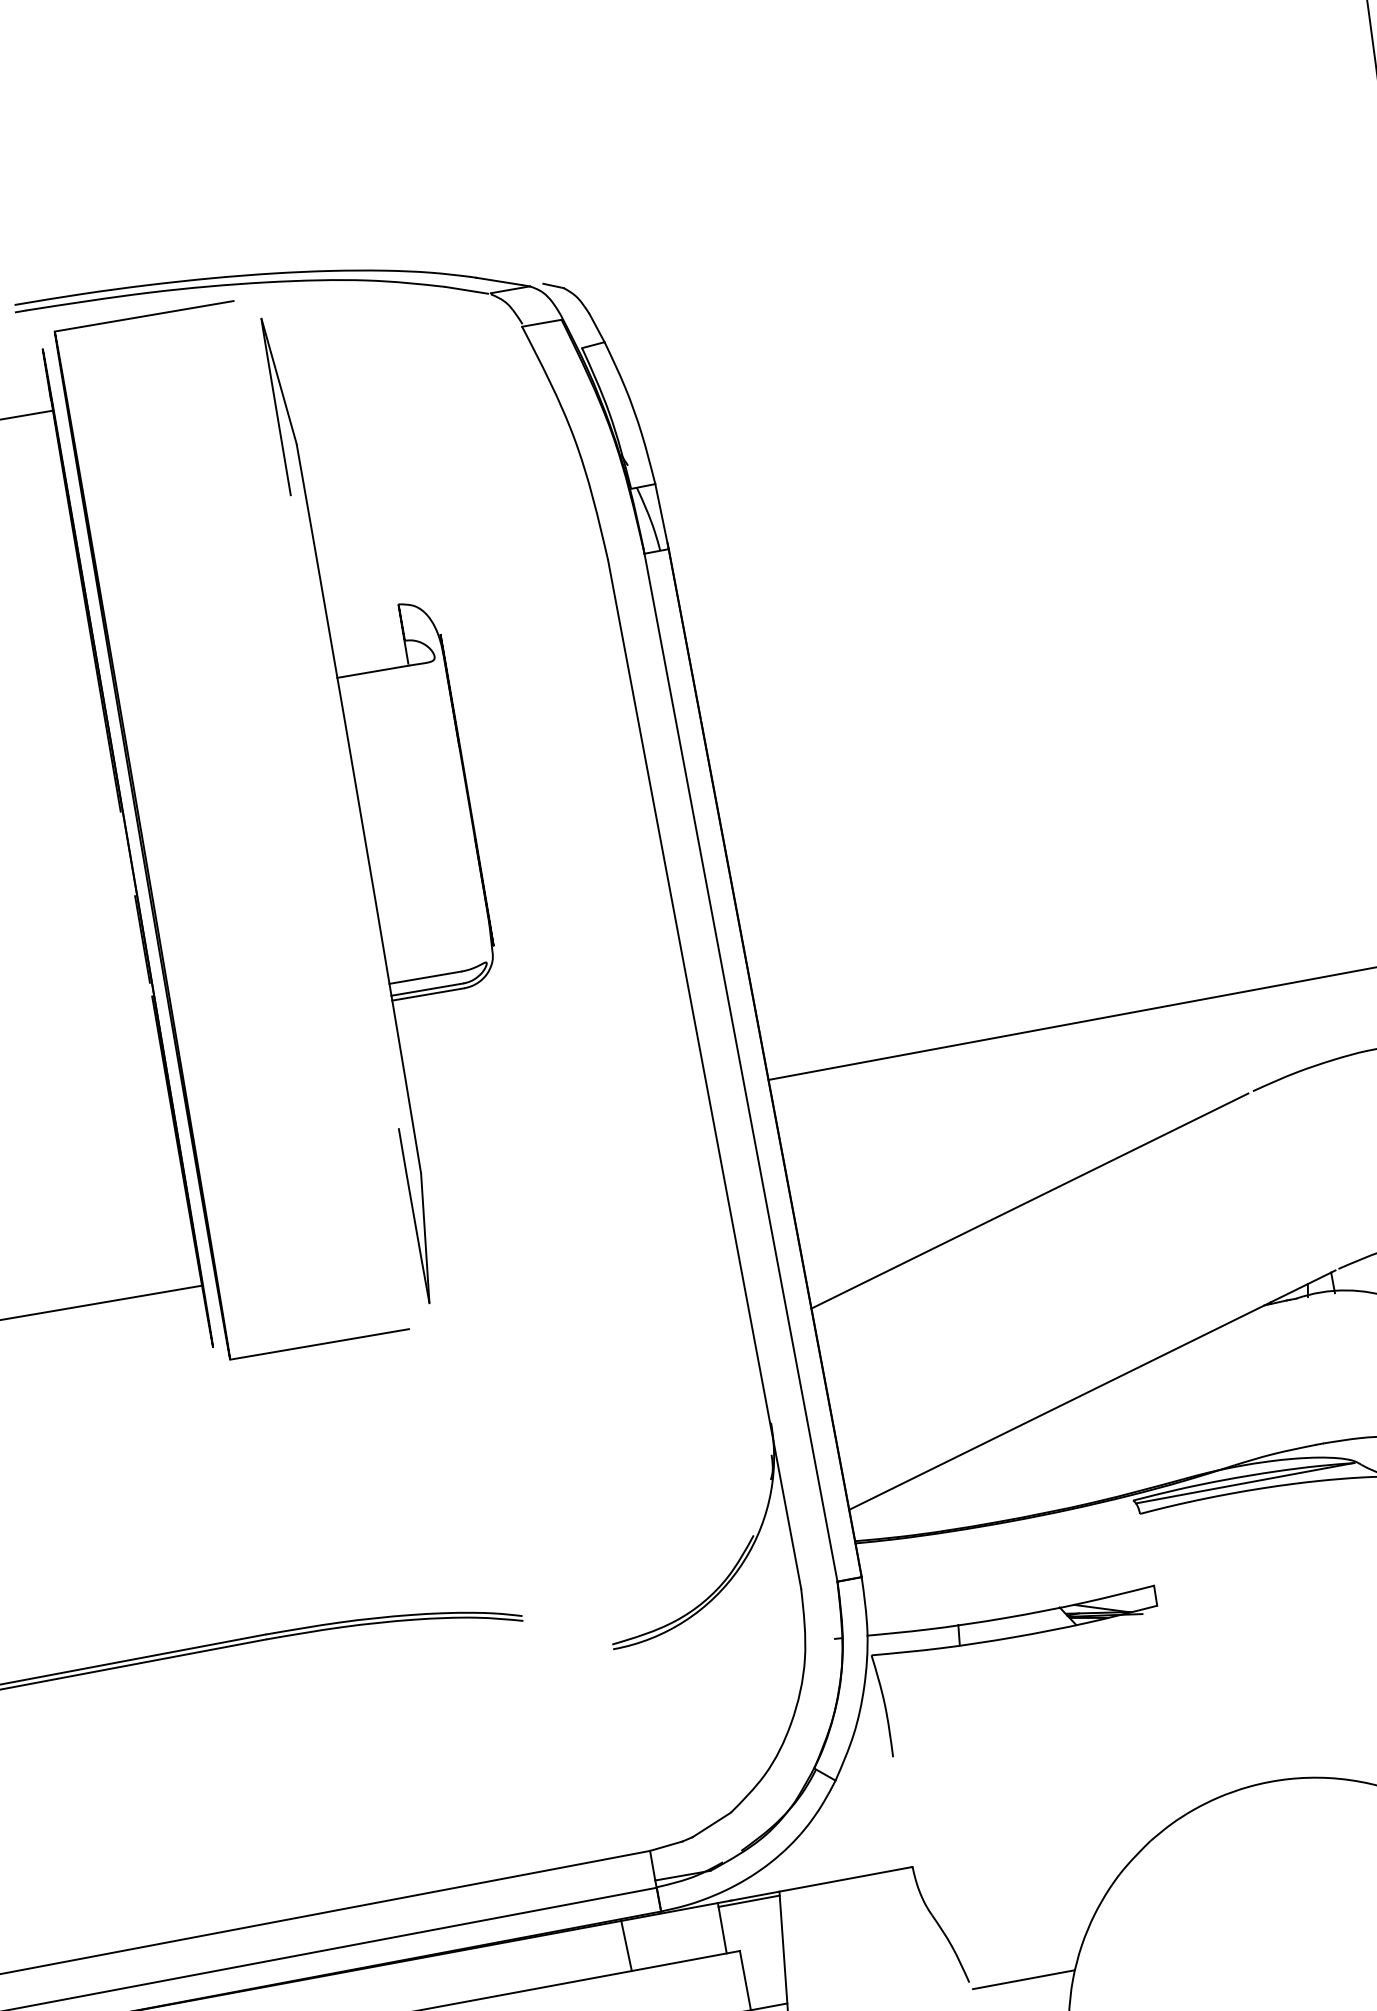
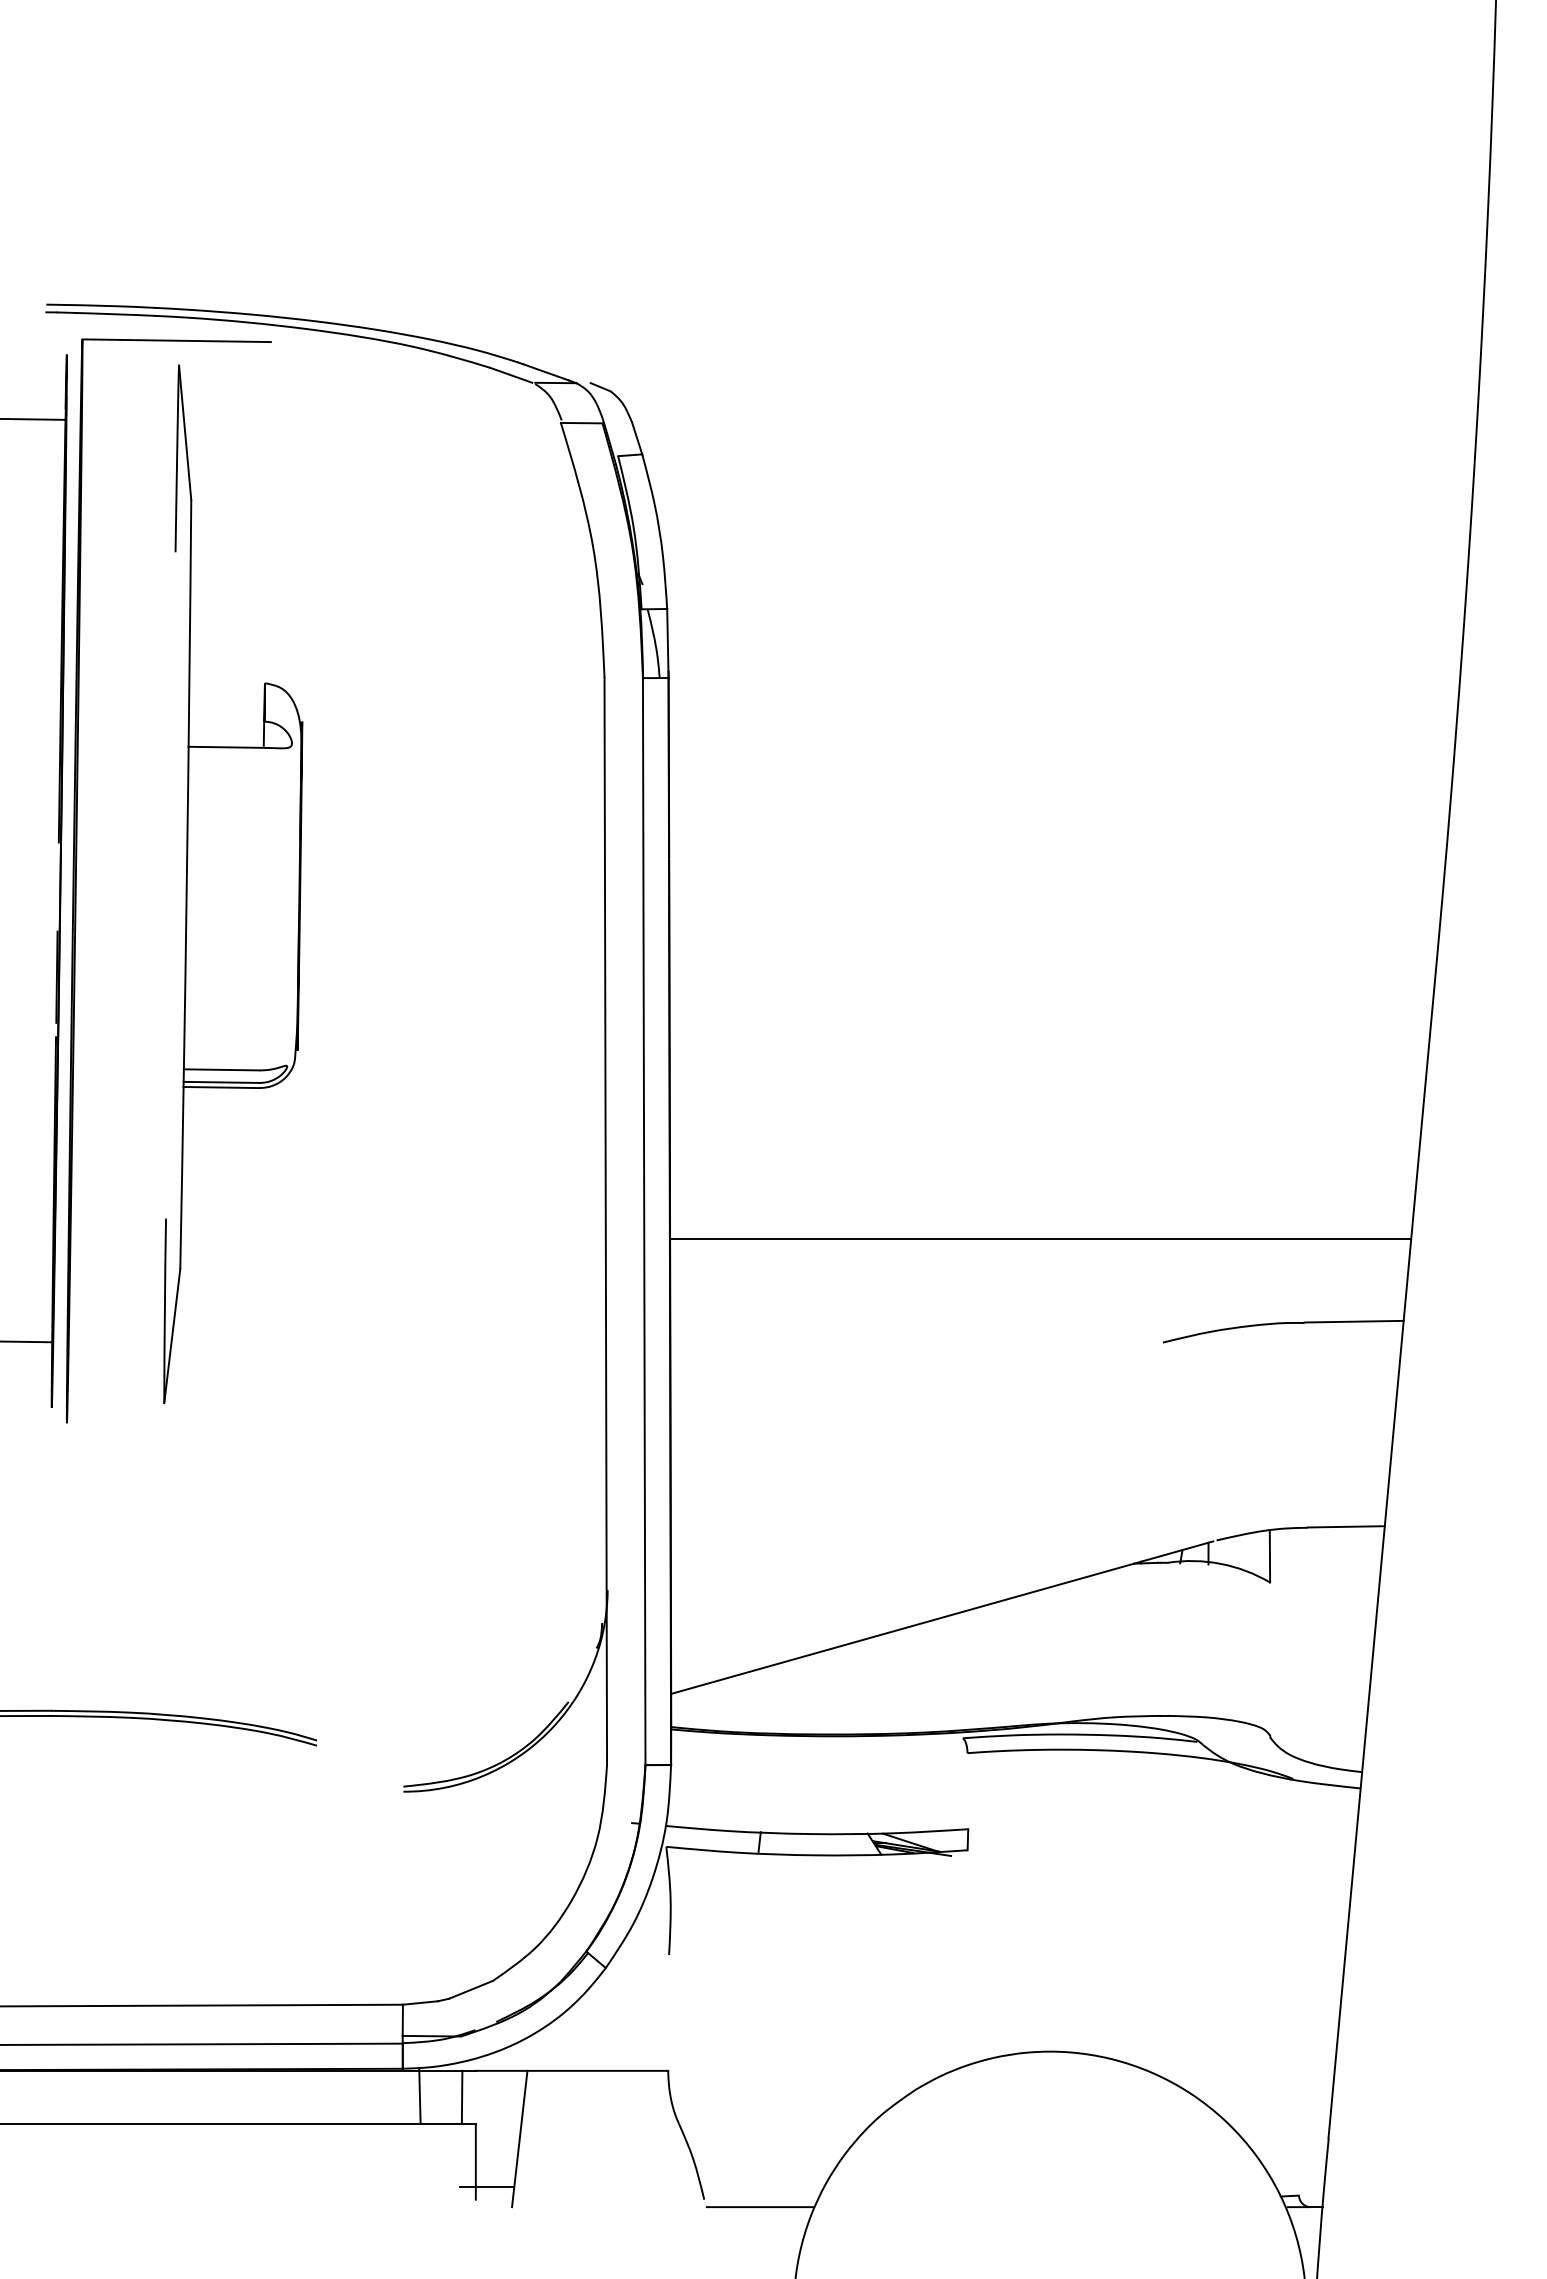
part: (404, 800) -> (233, 884), moved
line: (1029, 1201) -> (913, 1412), removed
line: (318, 1344) -> (160, 1424), removed
line: (1243, 1483) -> (1079, 1741), removed
line: (748, 1900) -> (494, 2074), removed
line: (626, 1946) -> (419, 2096), moved

